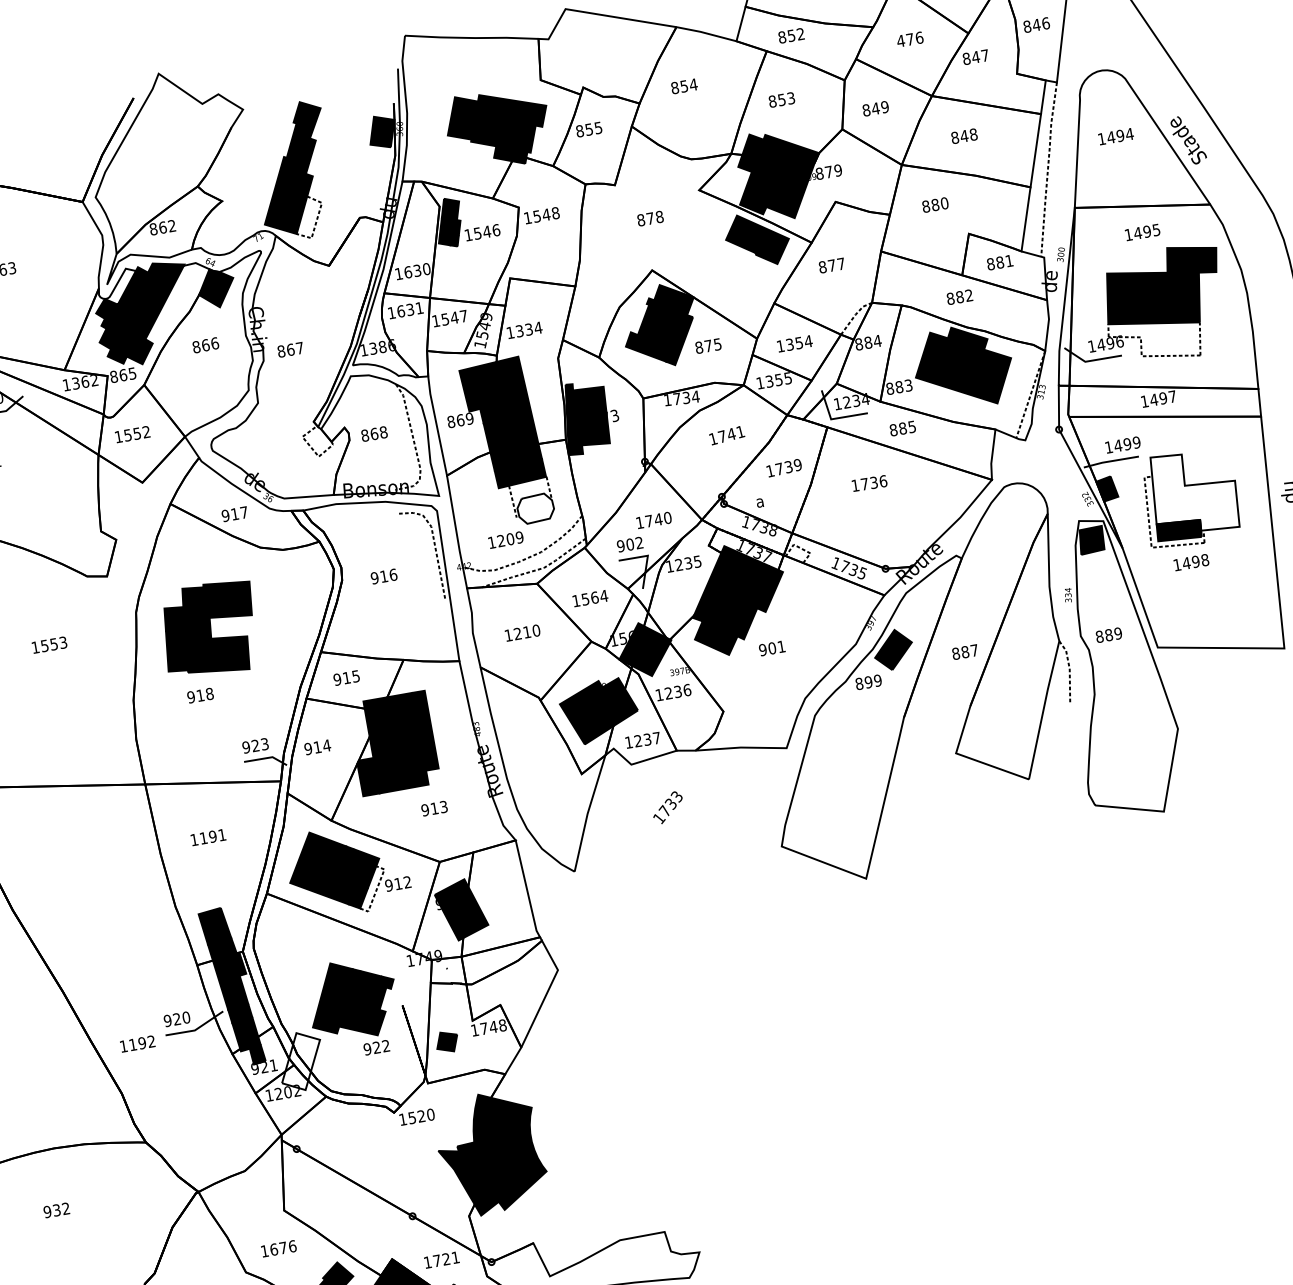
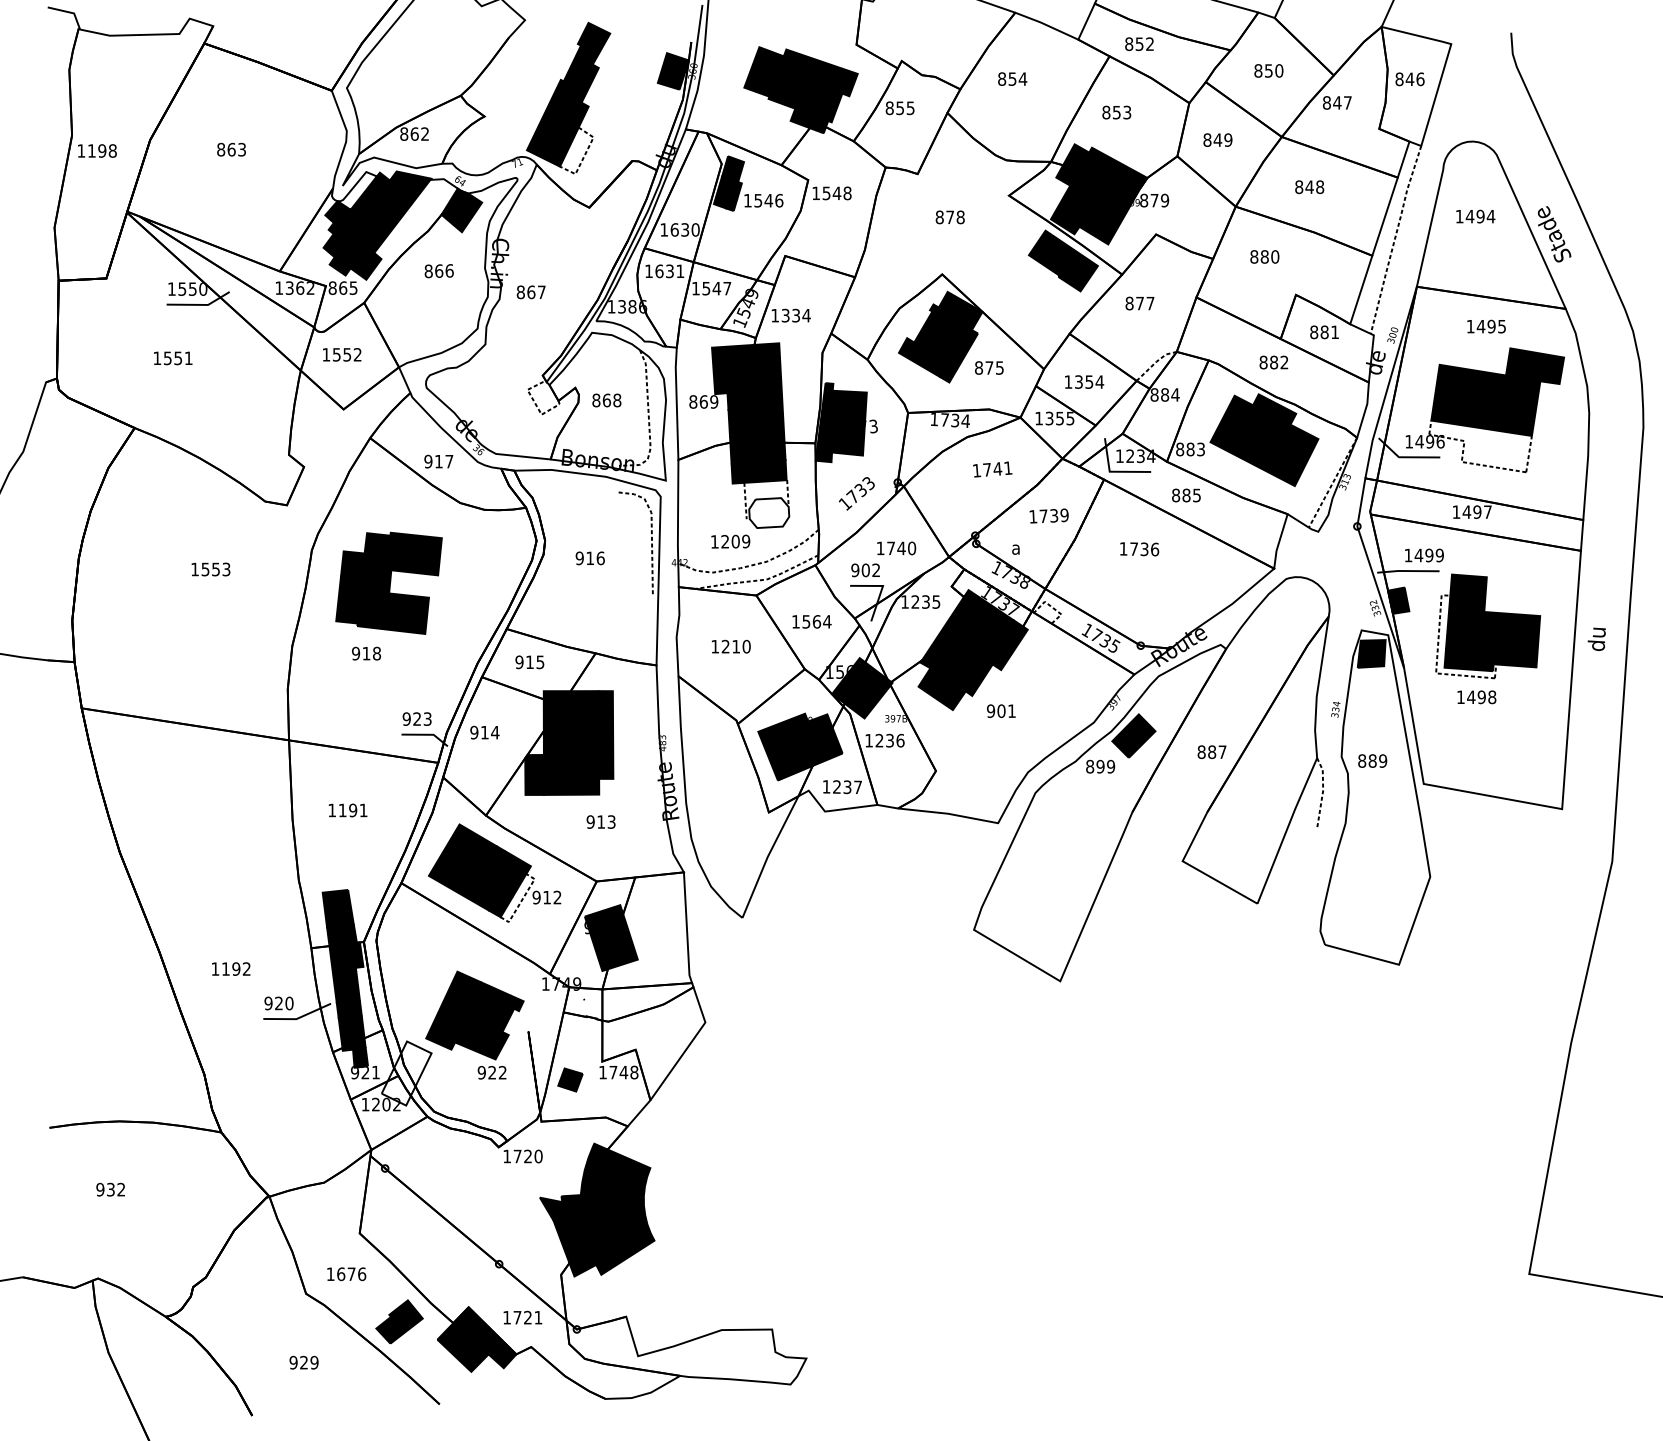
text: (909, 39) -> (1268, 70), 476 -> 850
fill: (1194, 491) -> (1493, 620), added
text: (667, 807) -> (856, 493), moved
text: (137, 1043) -> (231, 968), moved
text: (412, 1117) -> (517, 1156), 1520 -> 1720

